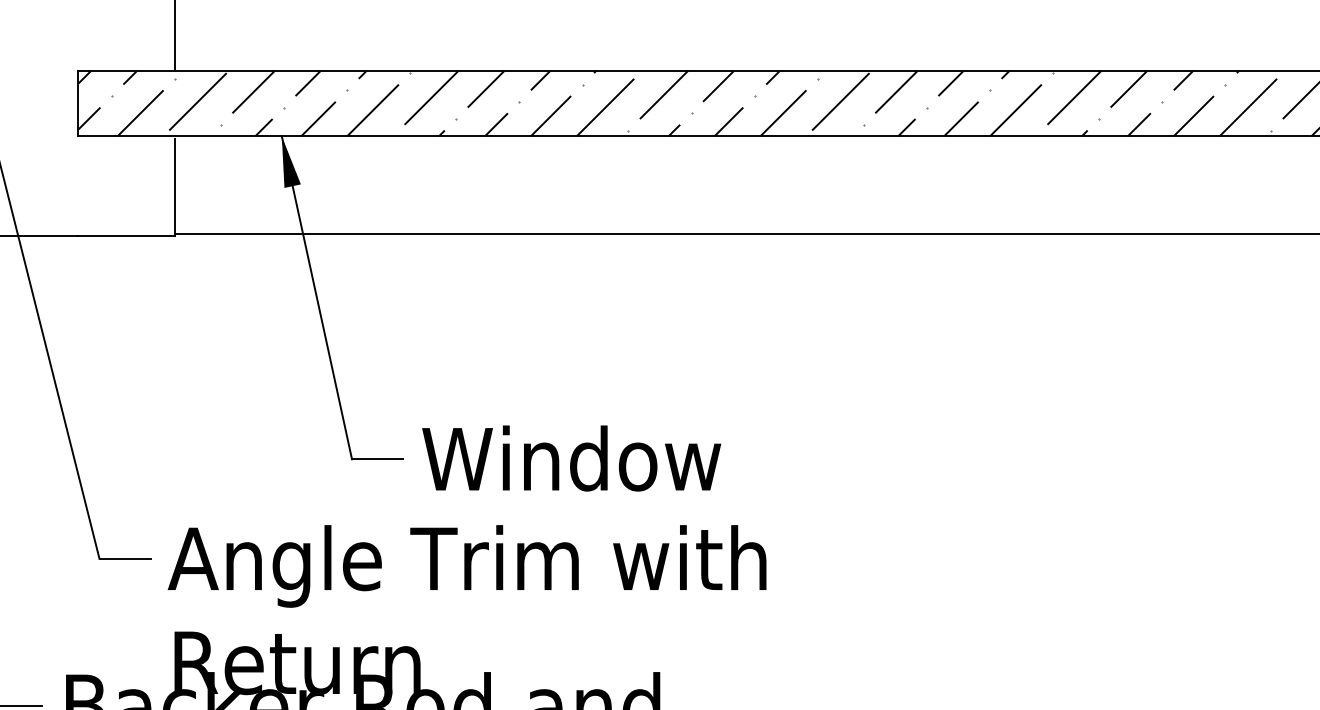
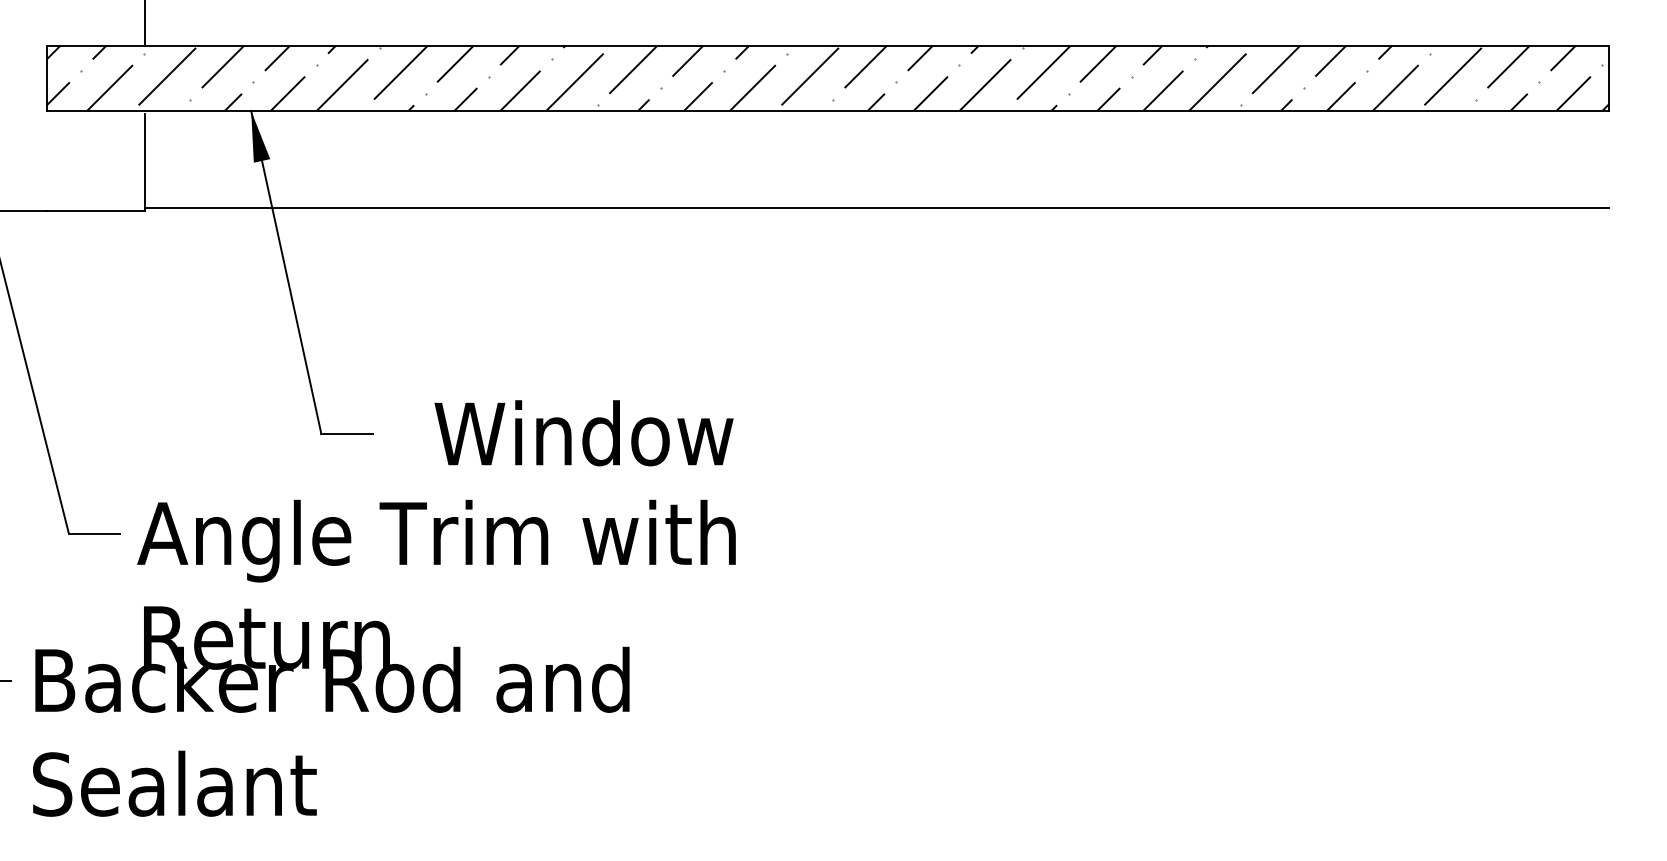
text: (571, 458) -> (583, 433), moved

